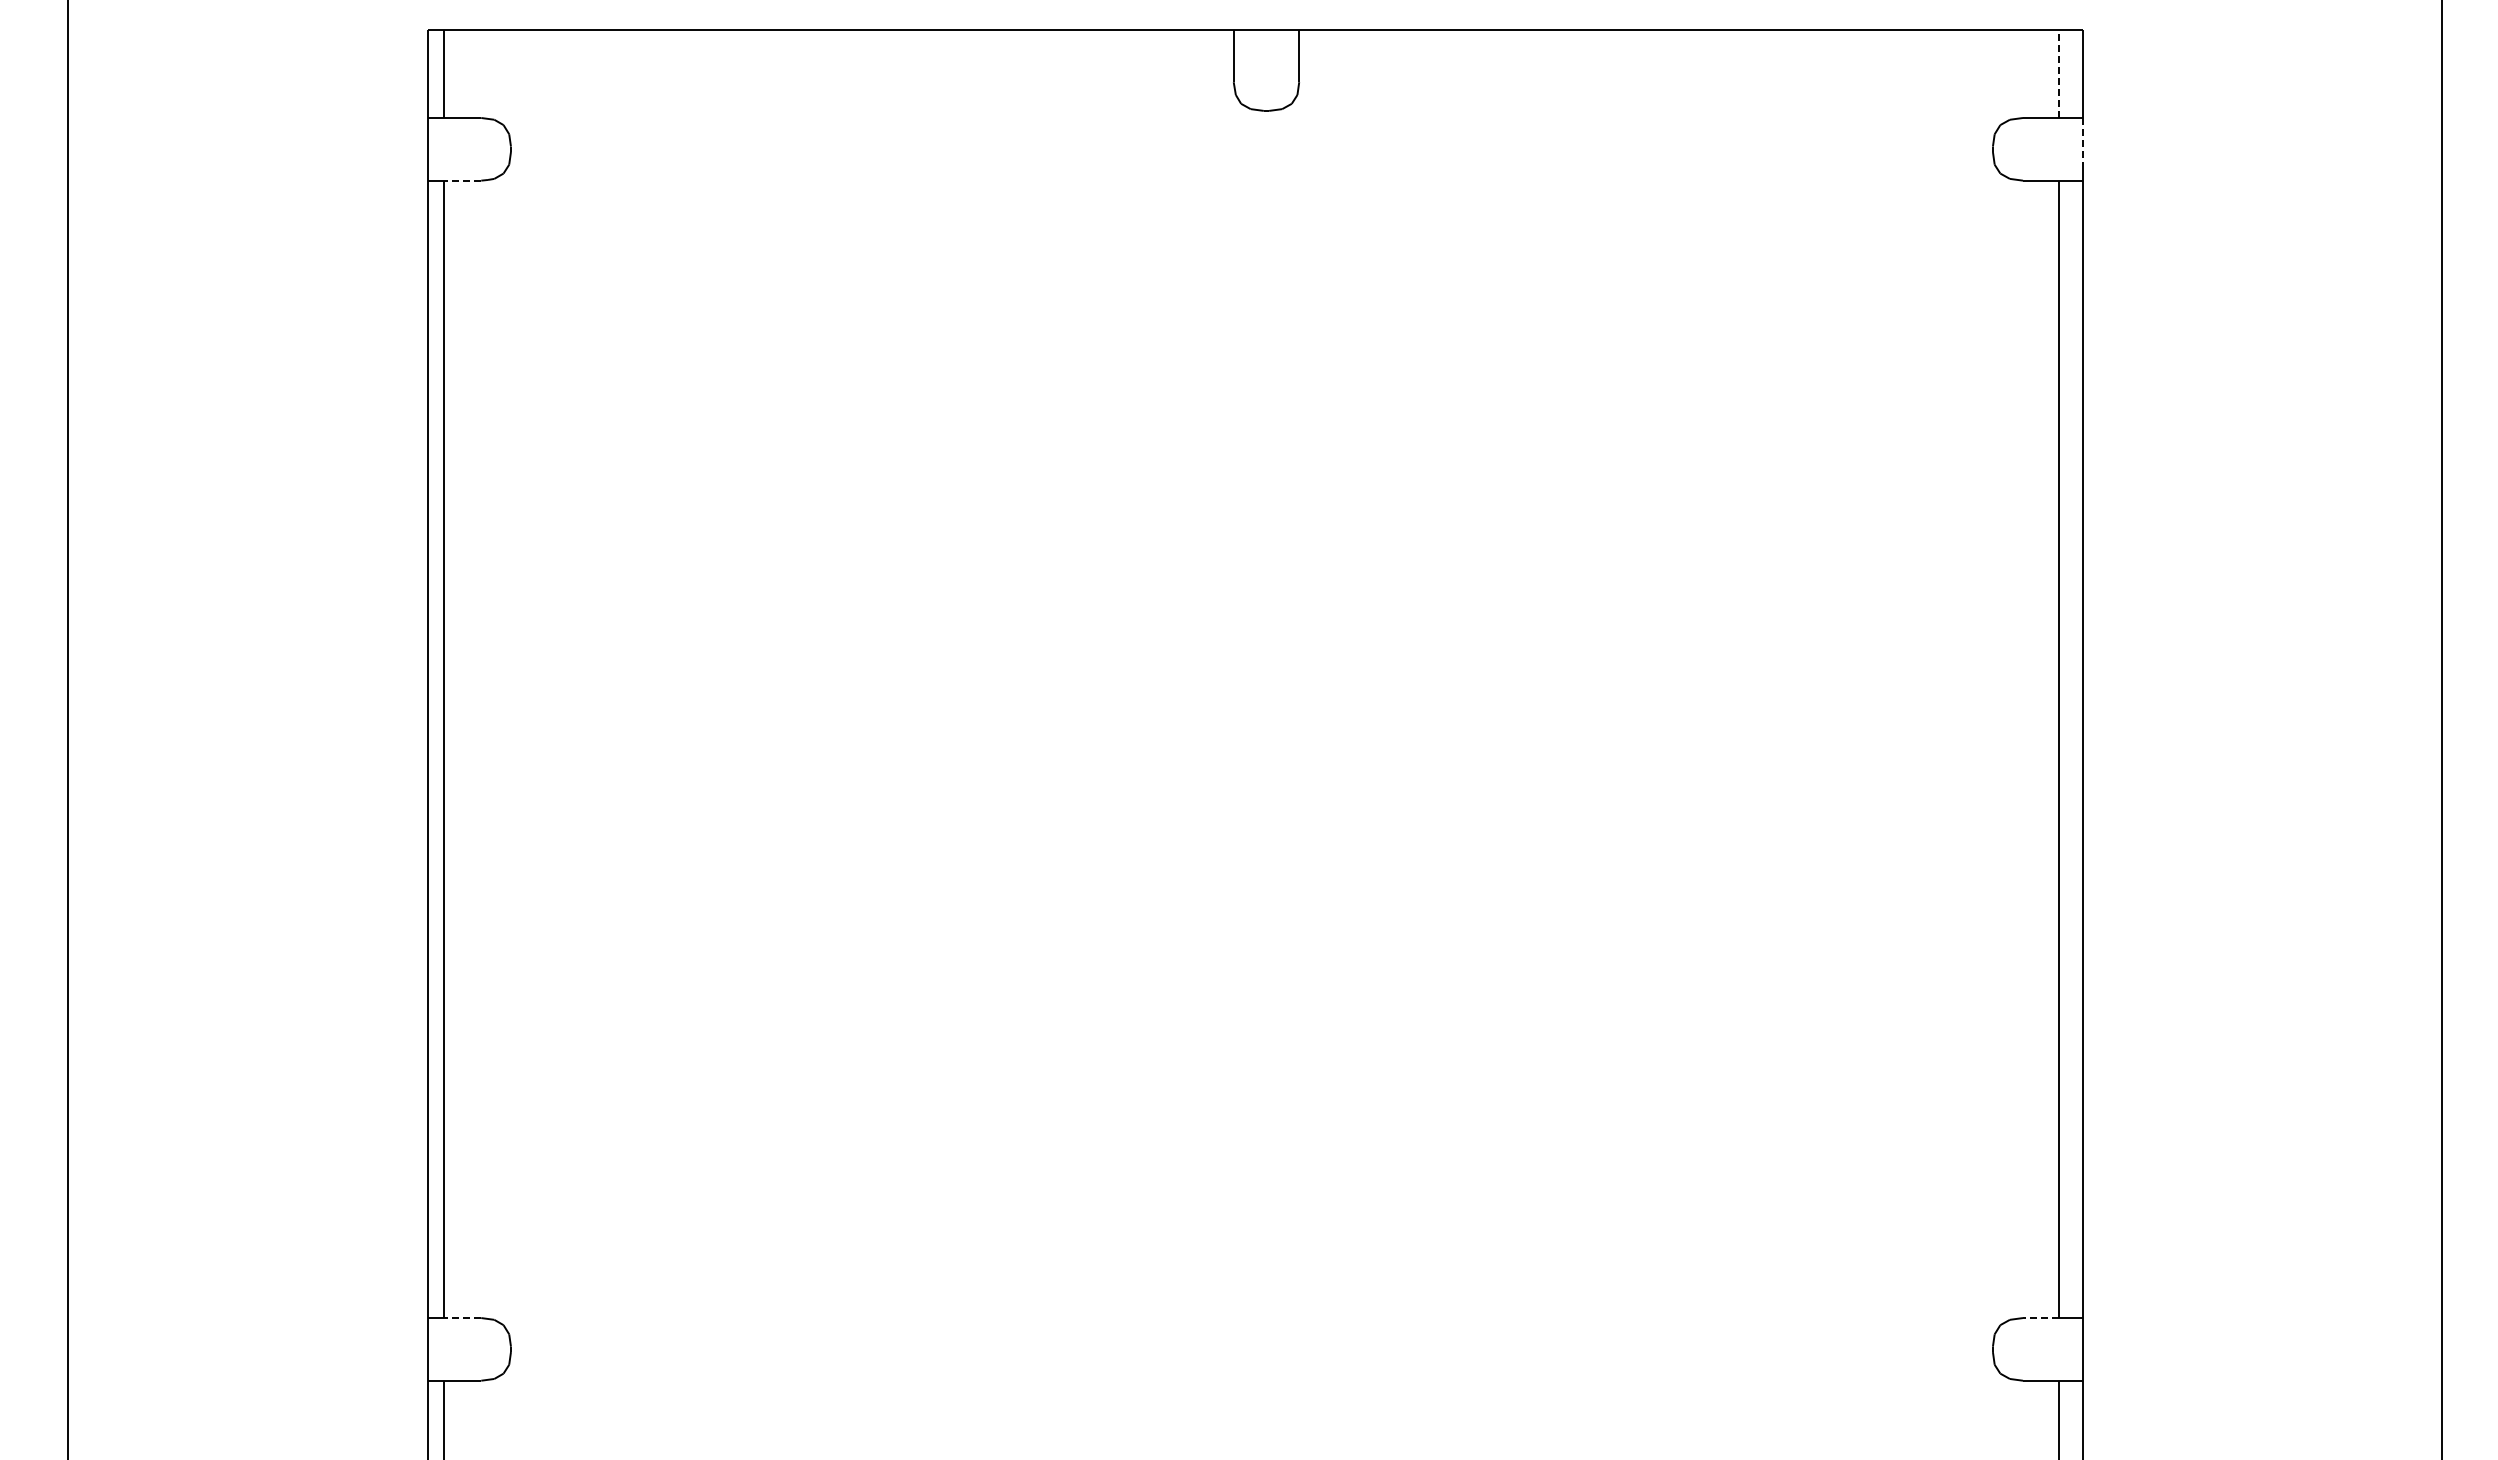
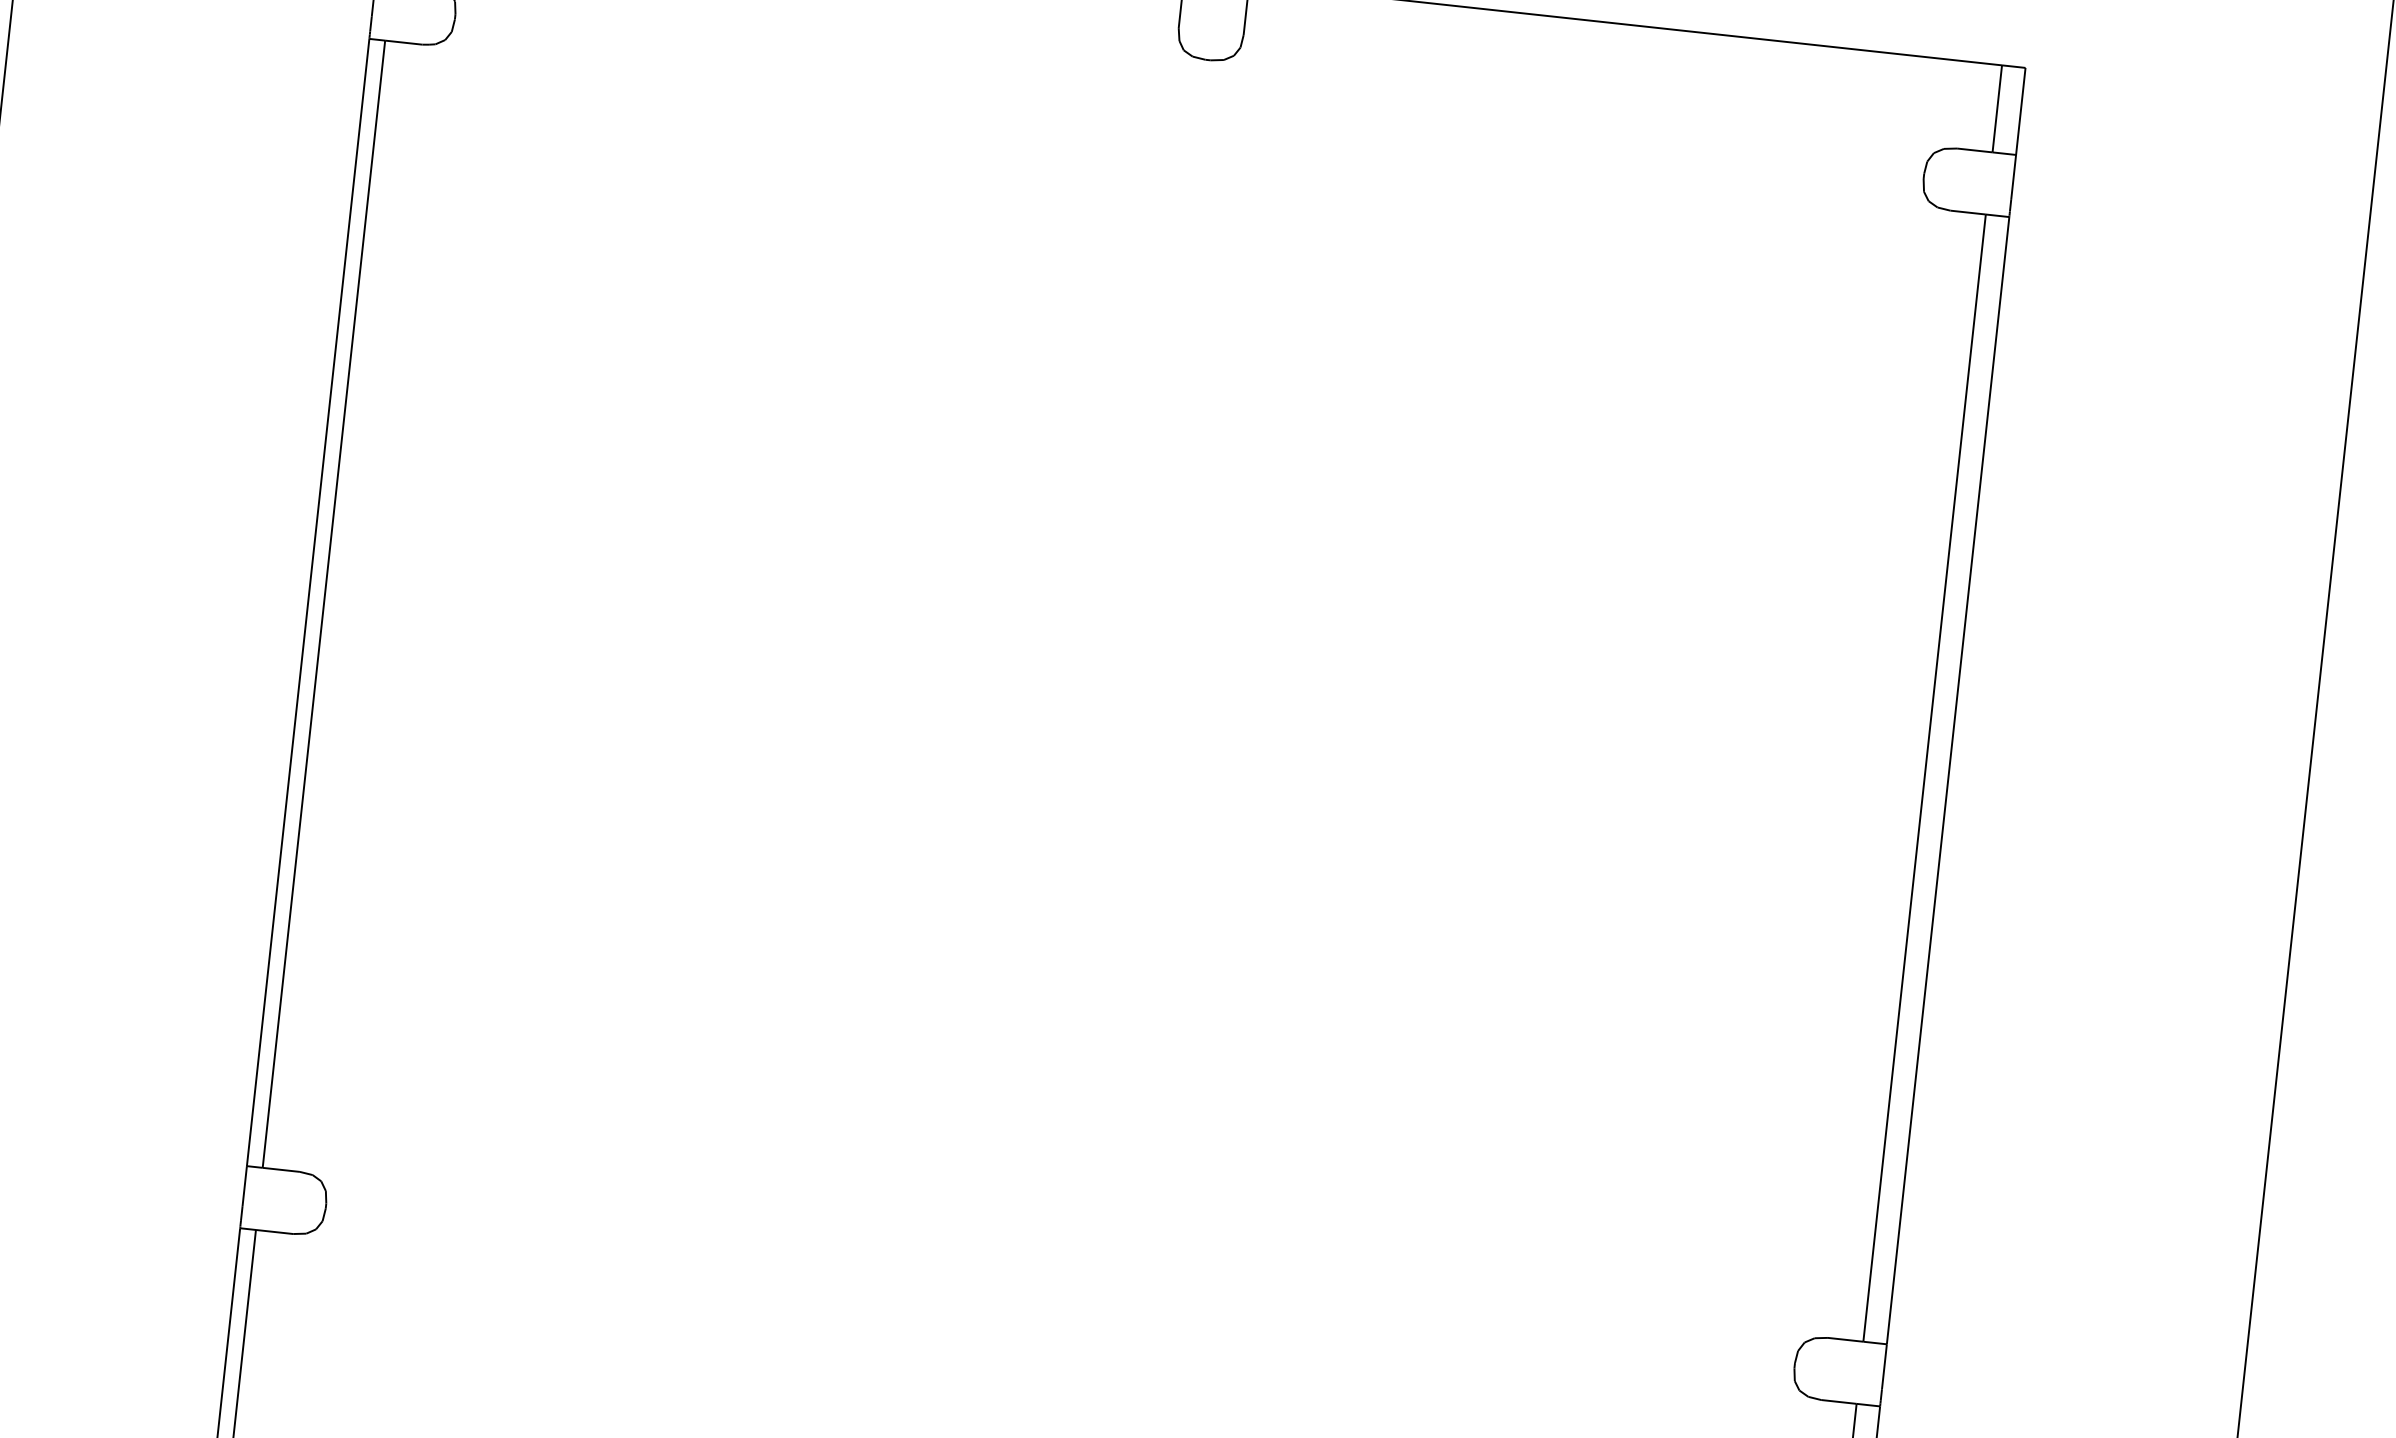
line: (2058, 74) -> (1996, 109), dashed -> solid
line: (2082, 140) -> (2013, 177), dashed -> solid
line: (462, 180) -> (403, 42), dashed -> solid
line: (462, 1318) -> (281, 1170), dashed -> solid
line: (2040, 1318) -> (1845, 1340), dashed -> solid

